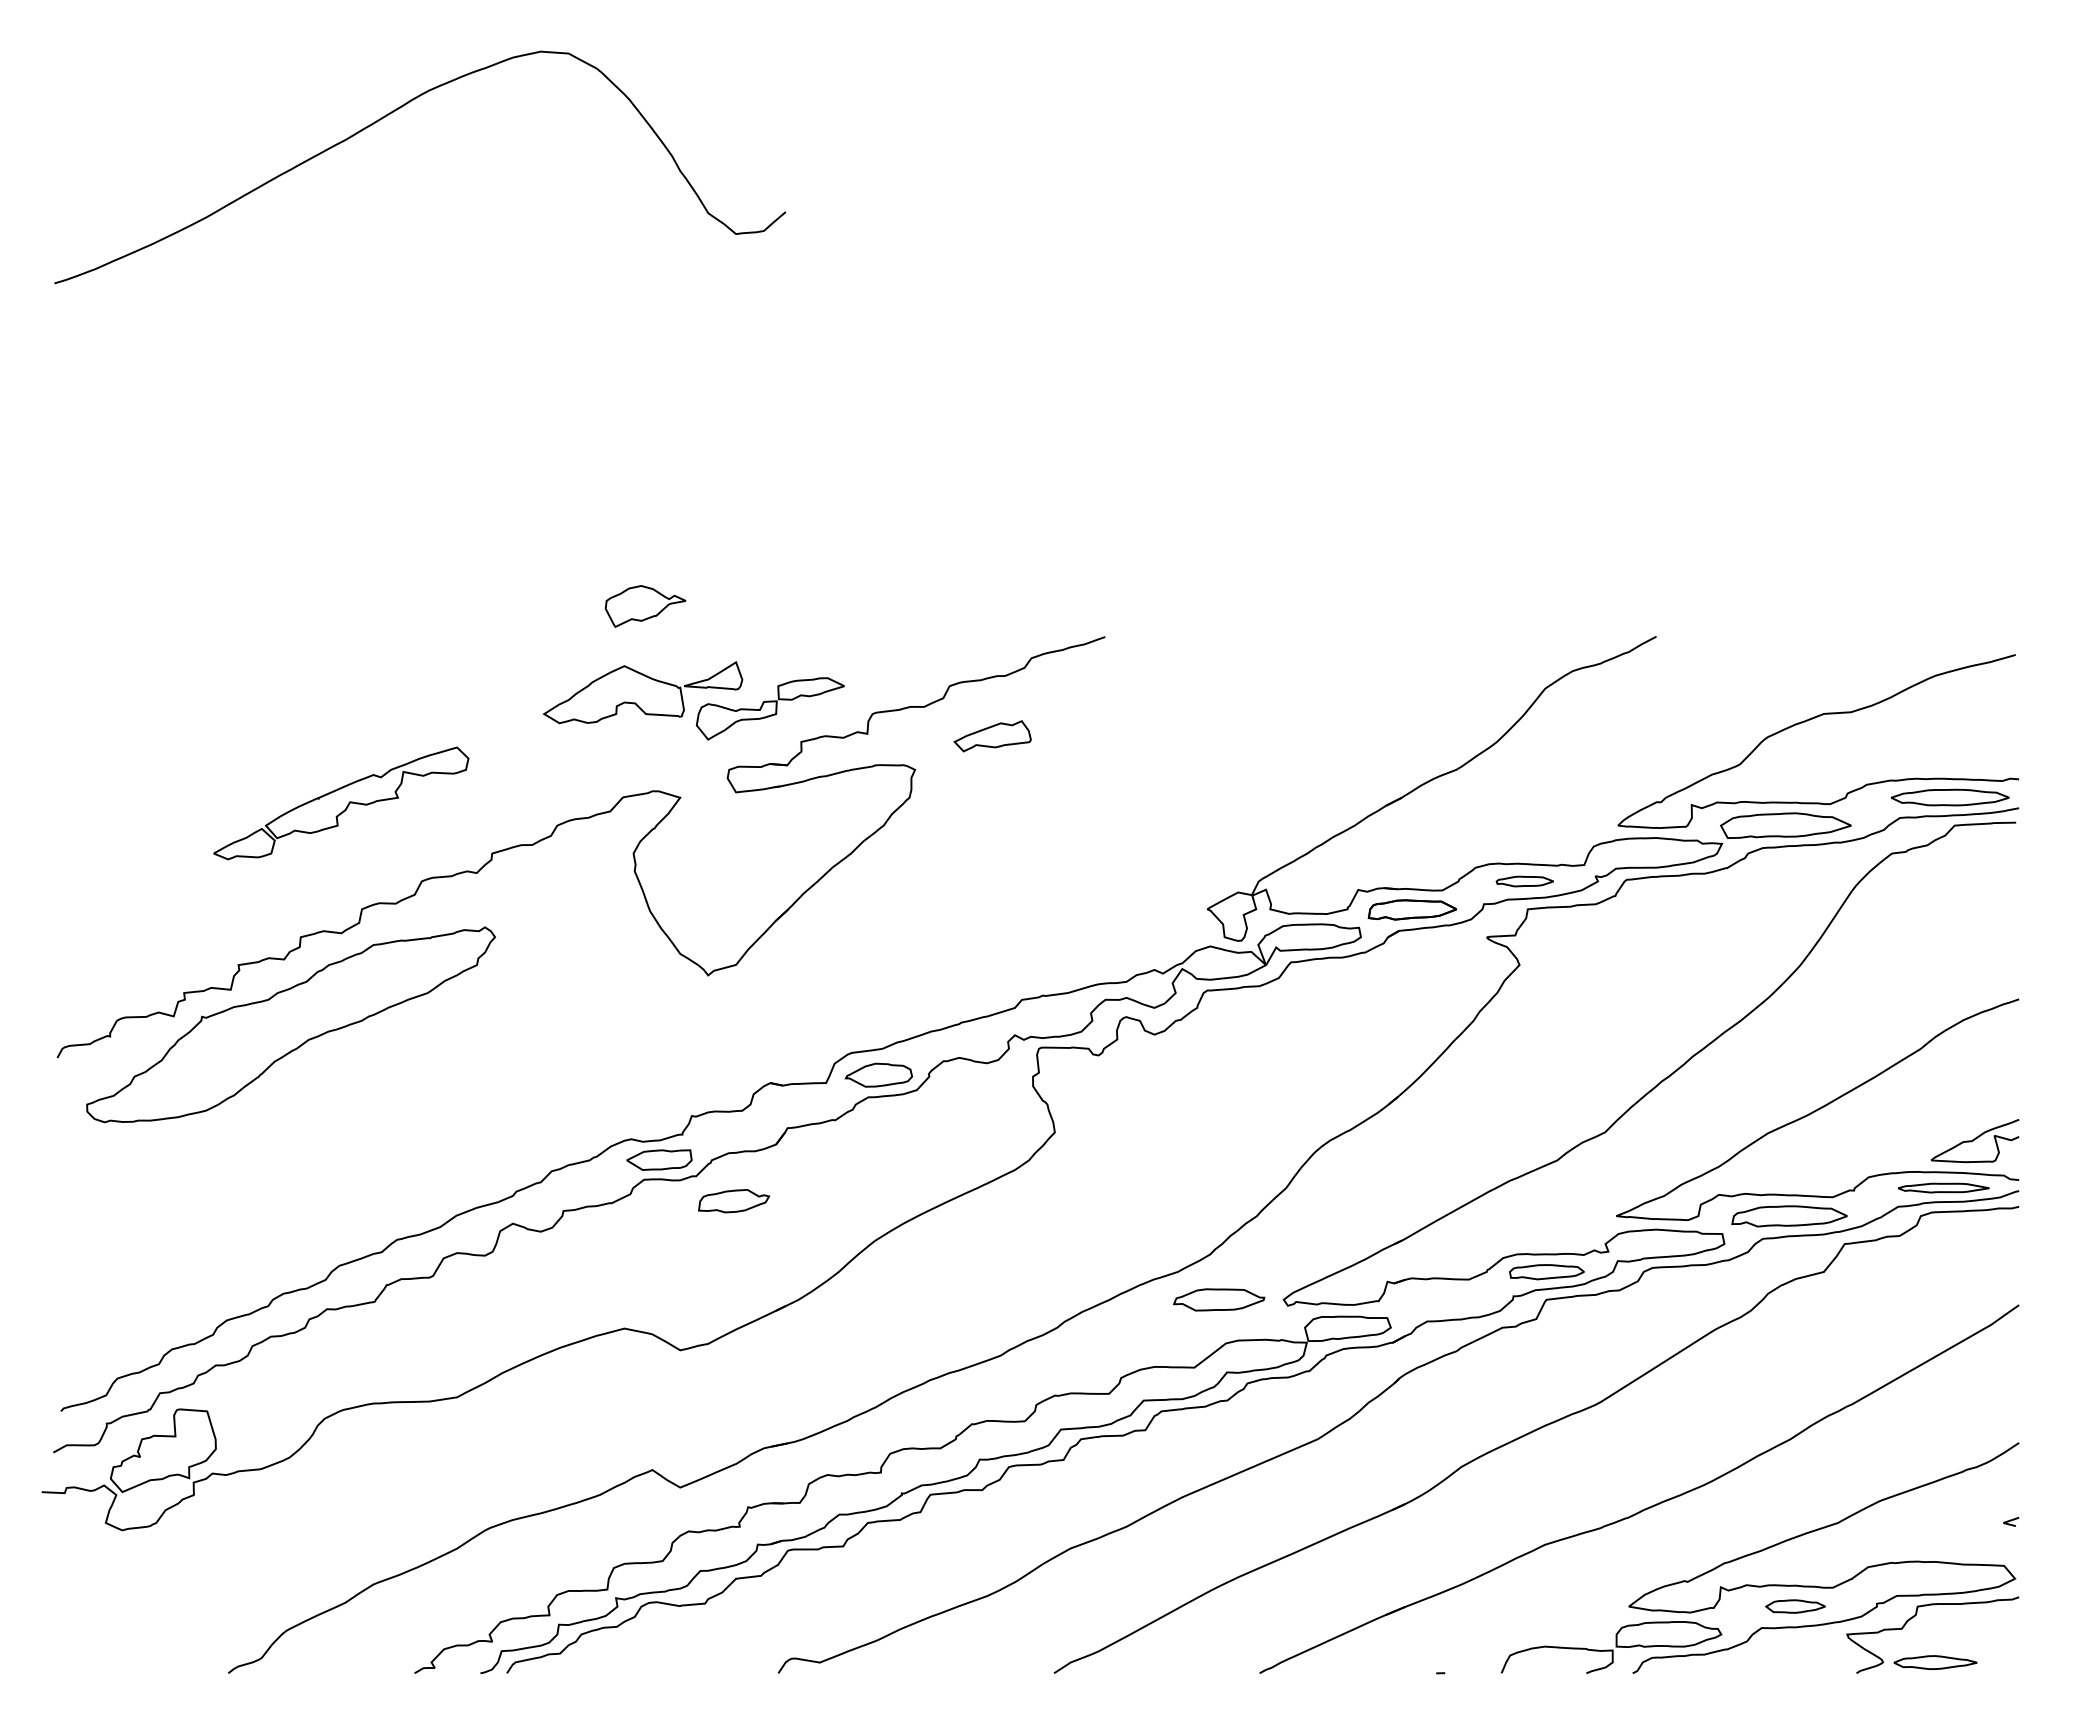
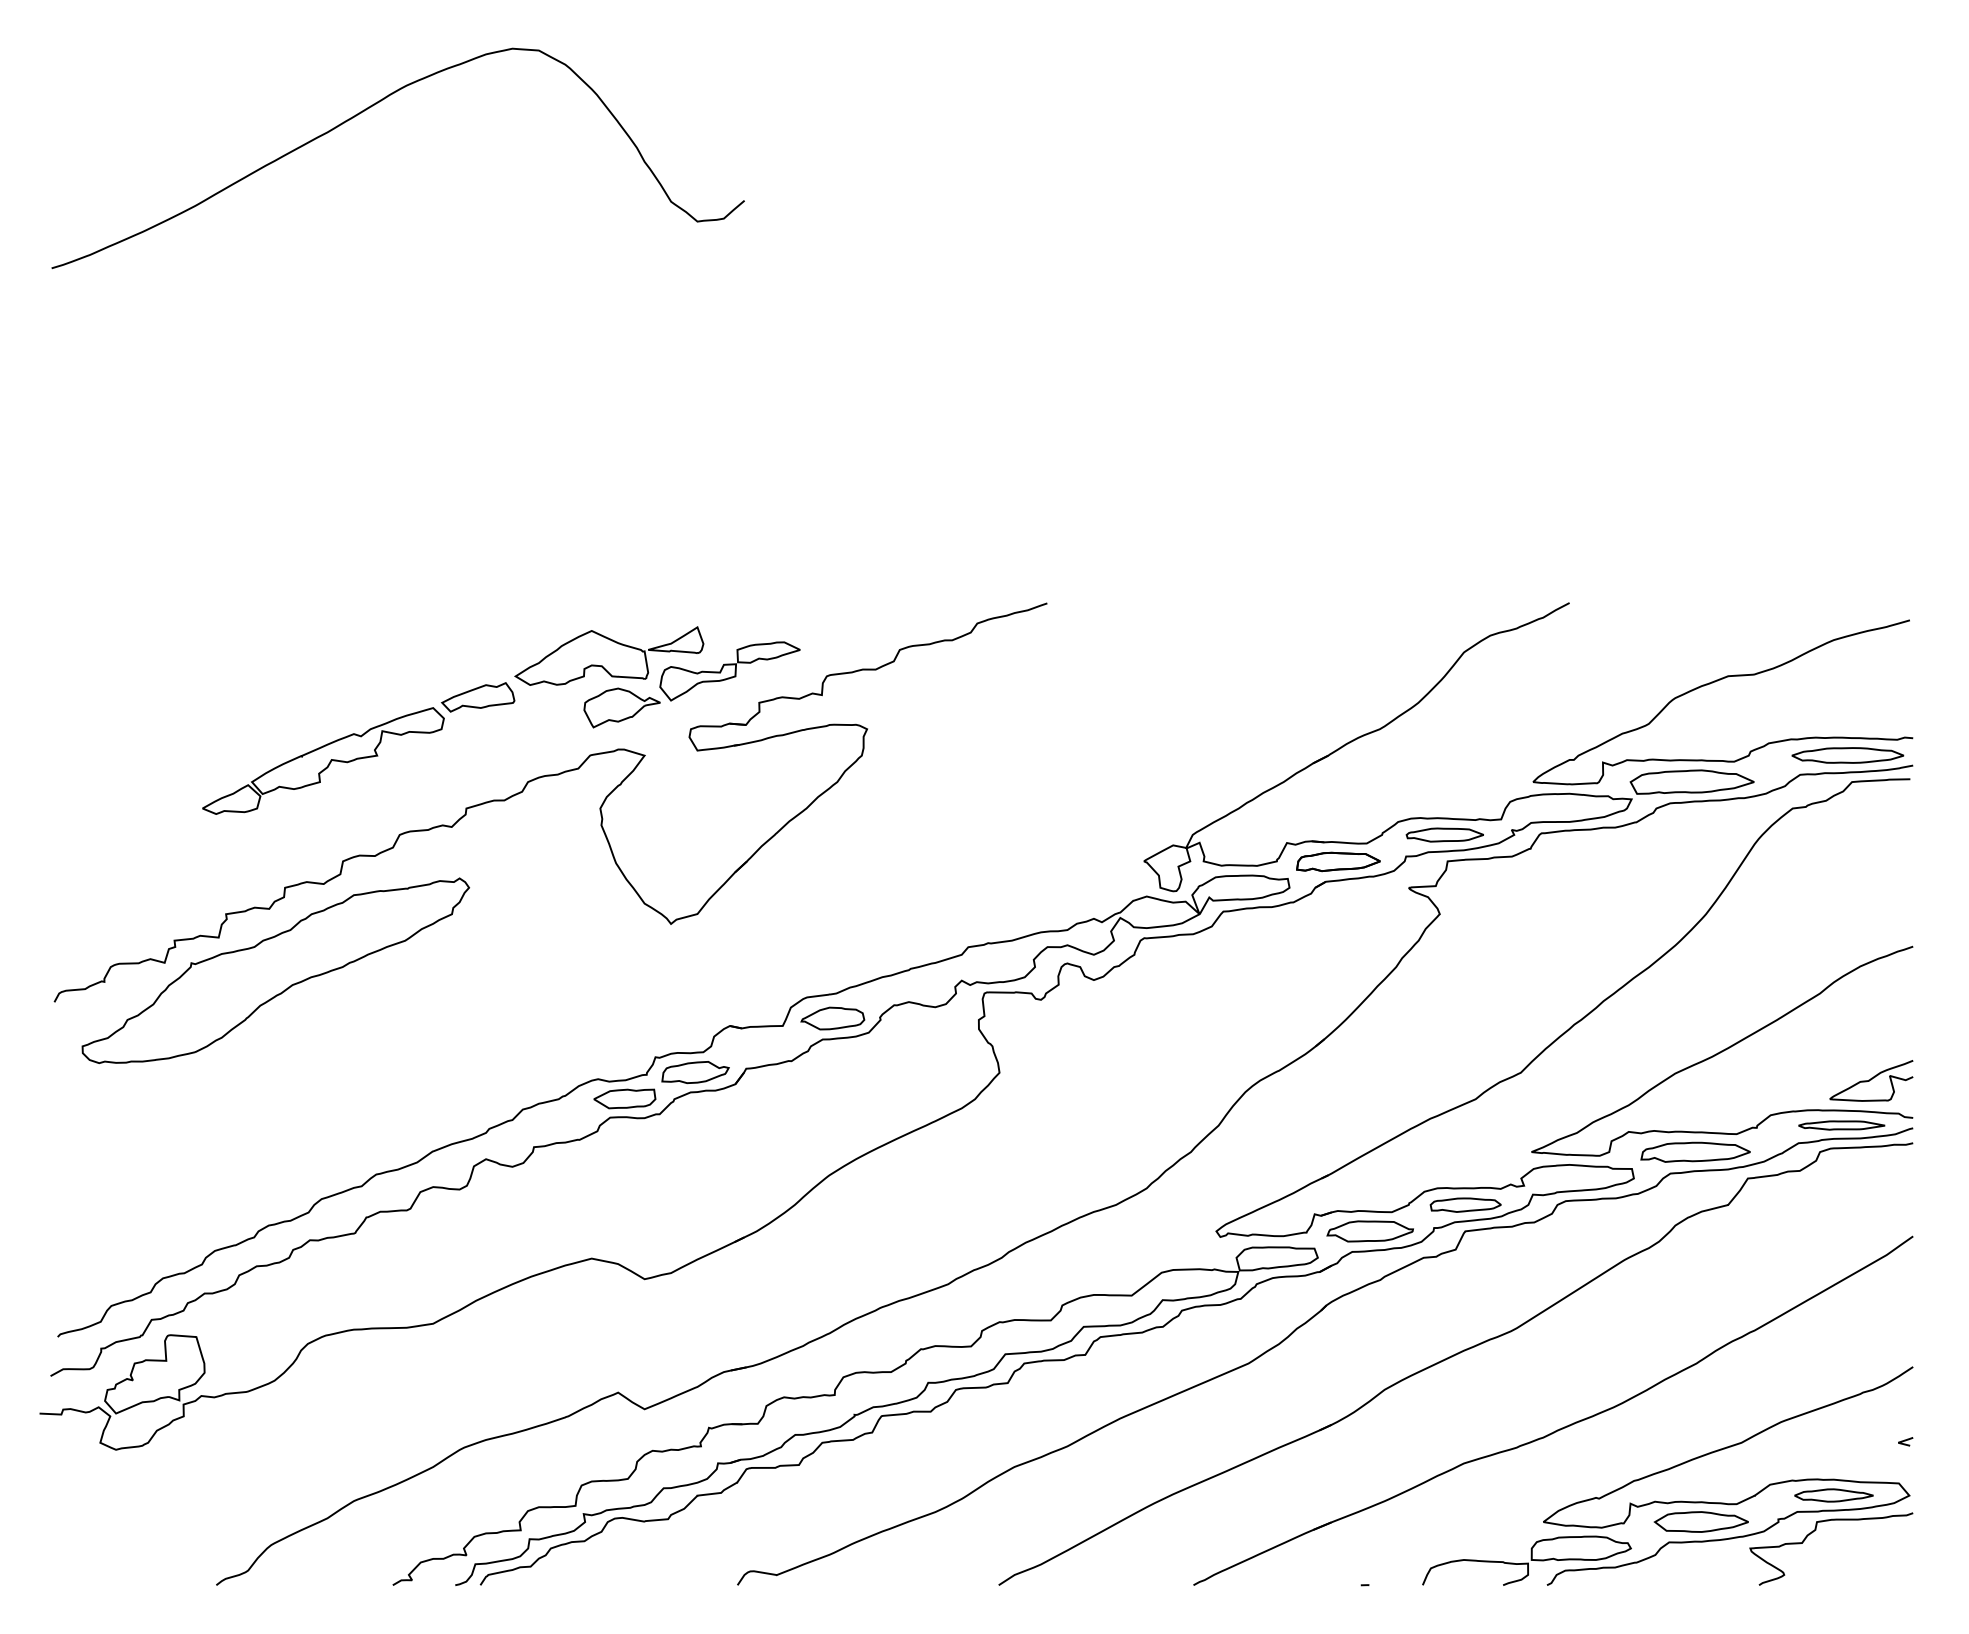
part: (645, 606) -> (622, 708), moved
part: (992, 736) -> (478, 697), moved
part: (1524, 881) -> (1444, 835), size x1.43
part: (734, 1201) -> (695, 1072), moved
part: (1219, 1299) -> (1370, 1231), moved
part: (1795, 1606) -> (1701, 1521), size x1.67
part: (1935, 1662) -> (1833, 1495), moved

